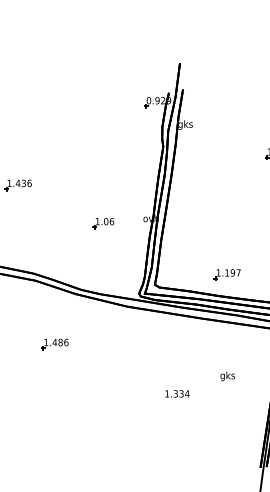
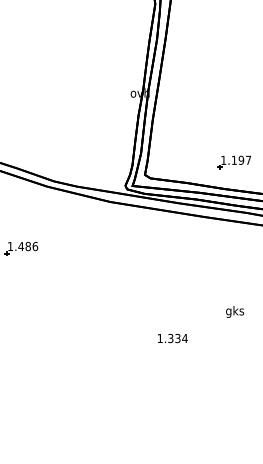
part: (103, 223) -> (81, 99), removed
text: (227, 376) -> (234, 312), moved
text: (177, 393) -> (172, 338), moved

